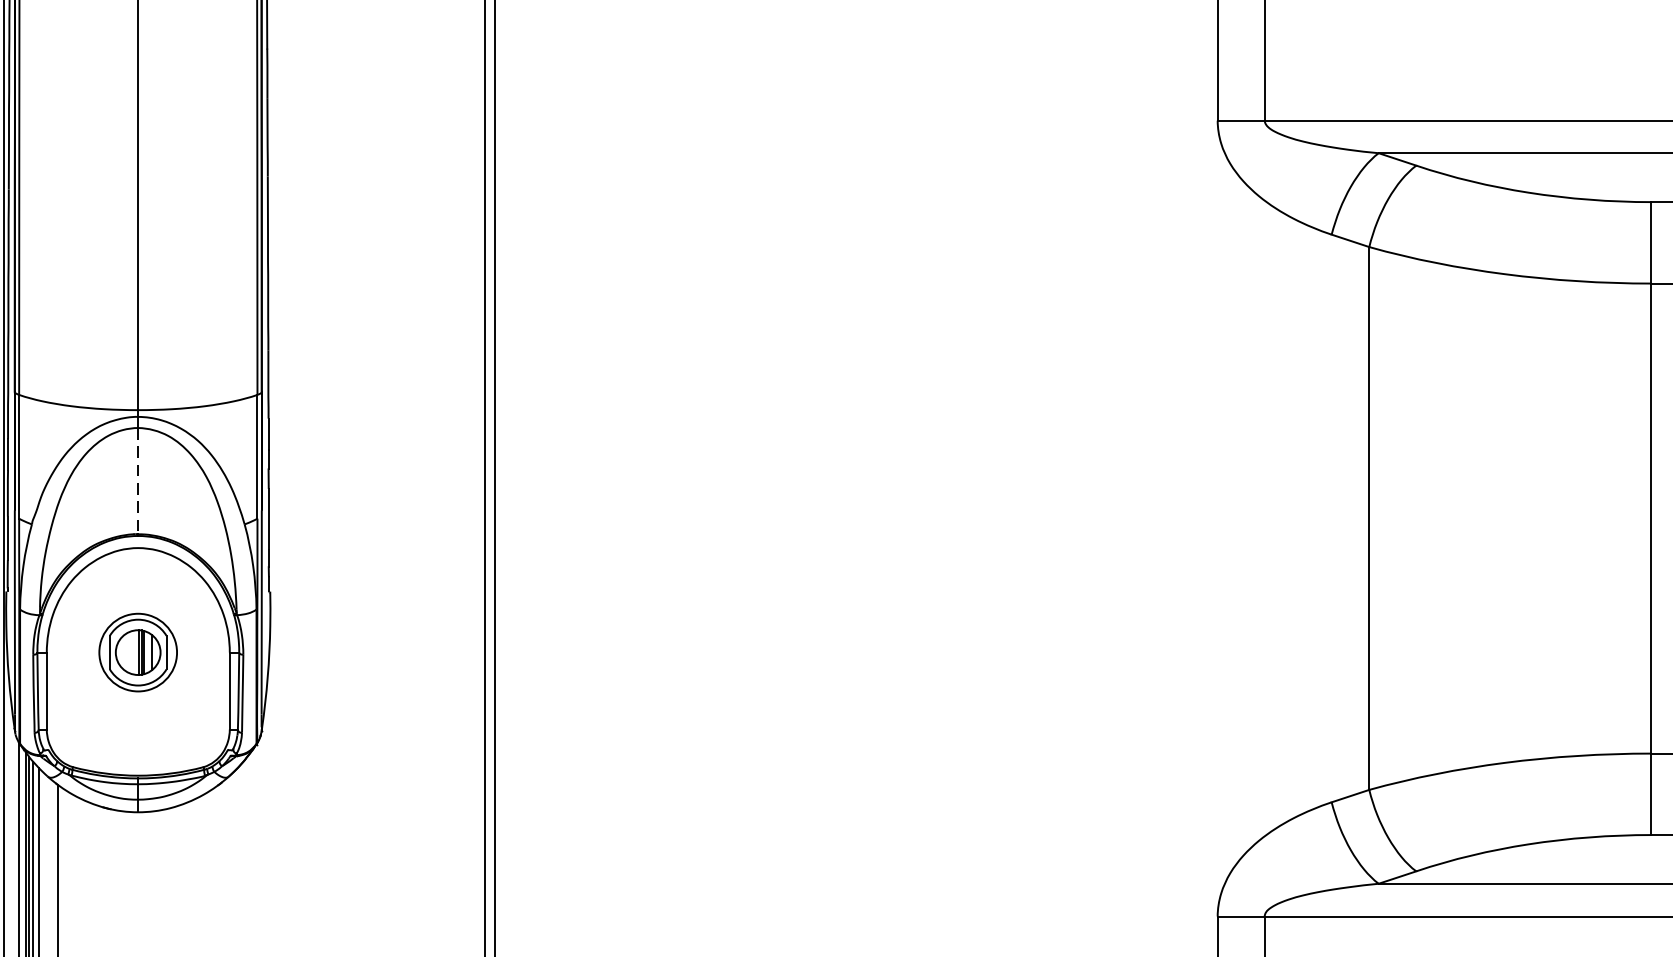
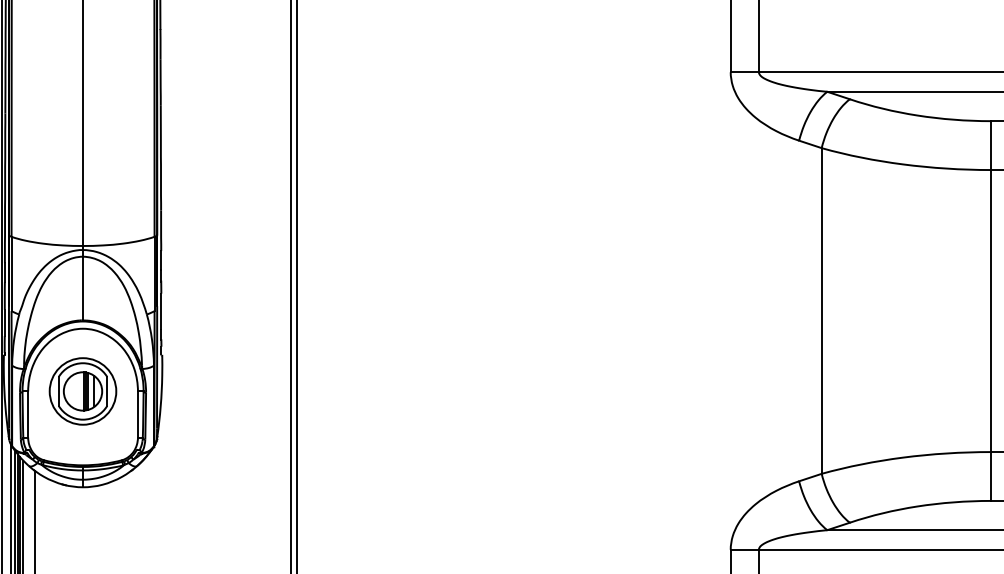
line: (139, 480) -> (83, 288), dashed -> solid
part: (137, 652) -> (82, 391), size x1.43

